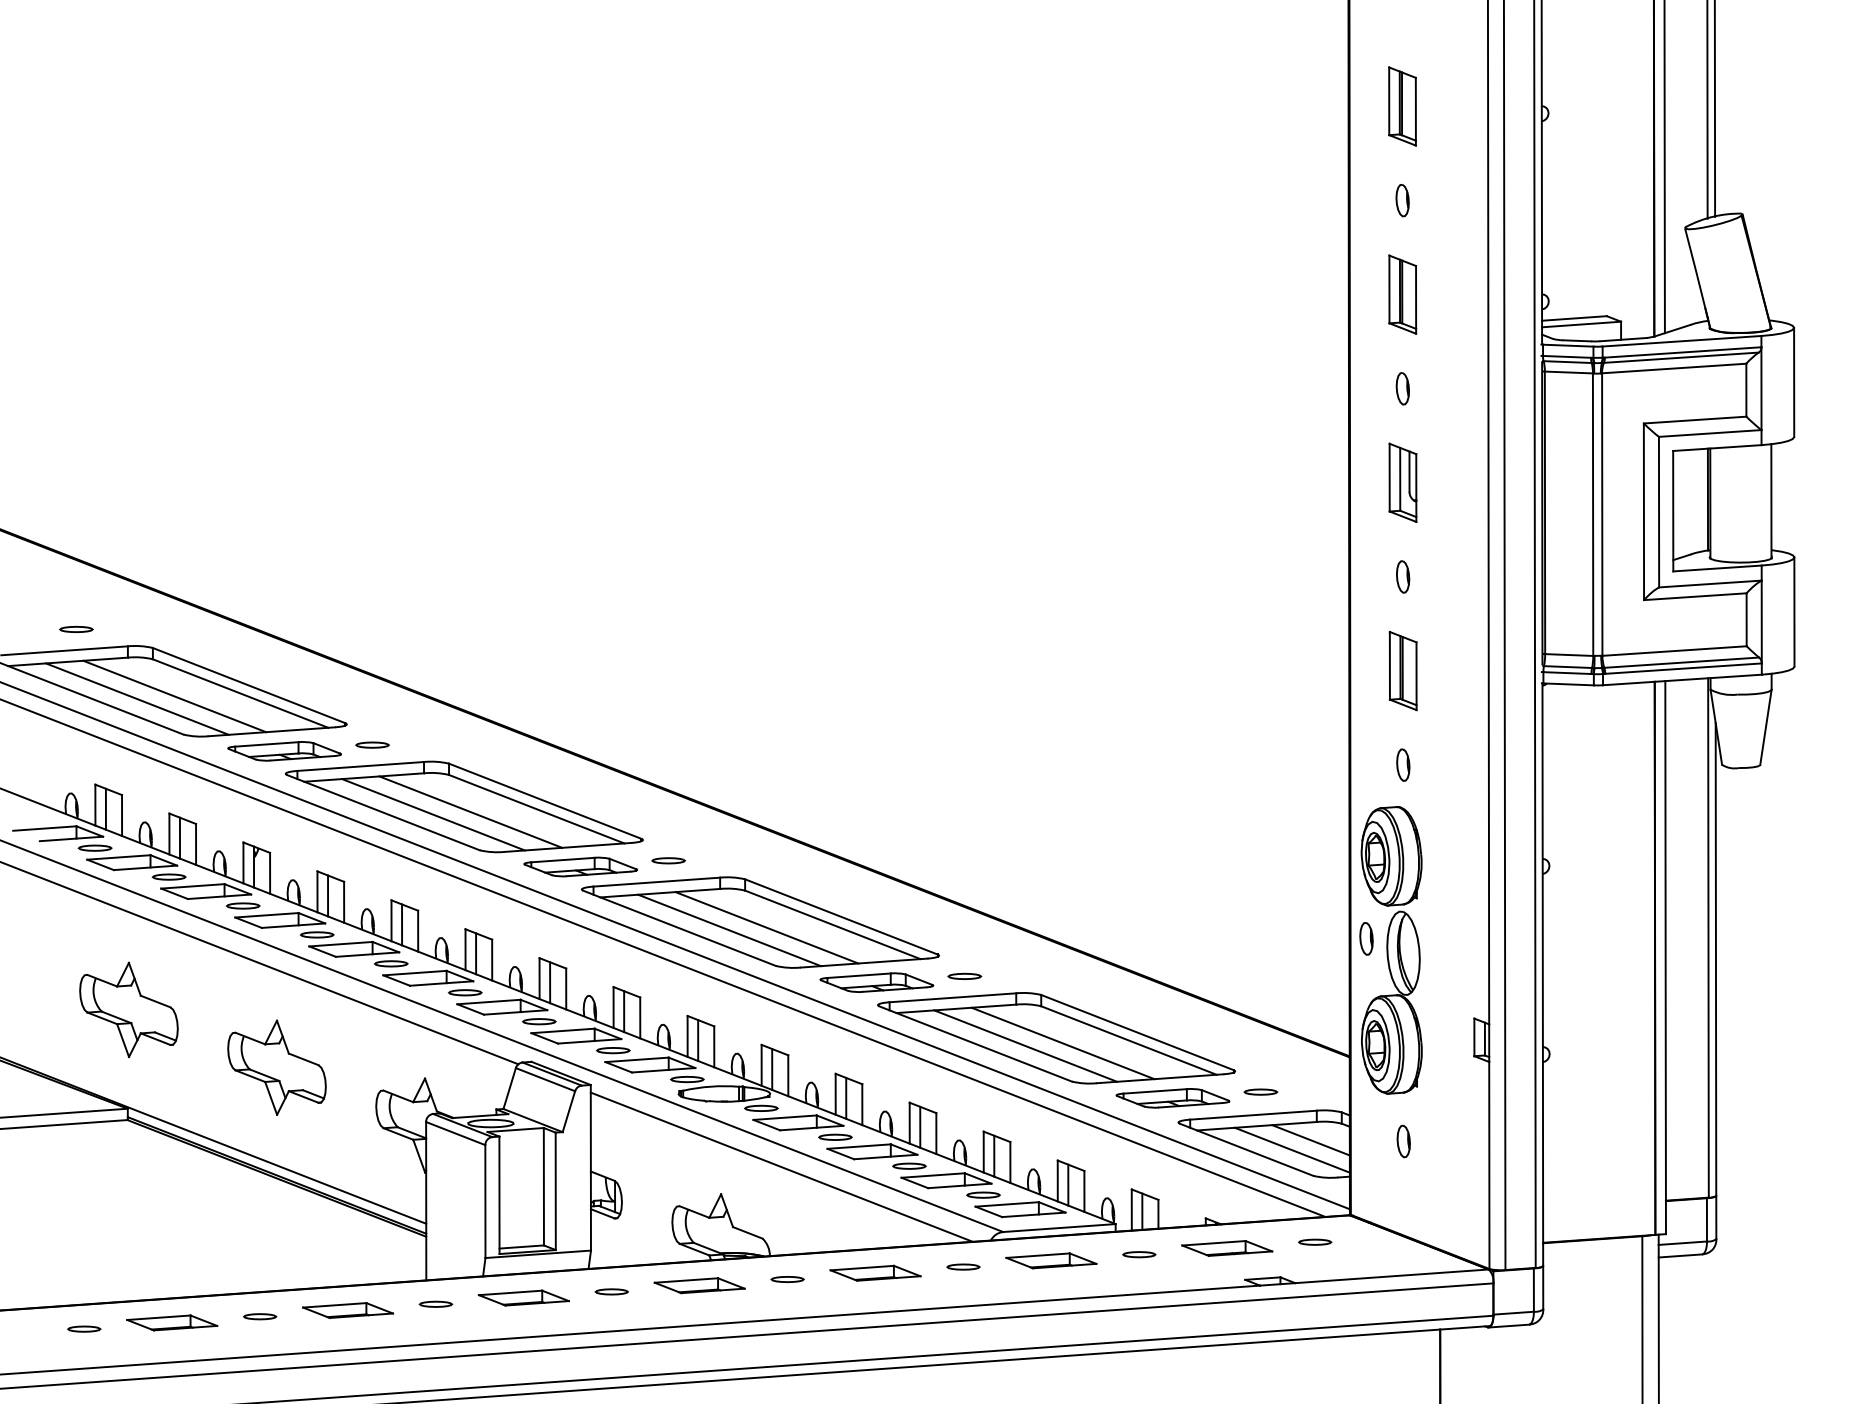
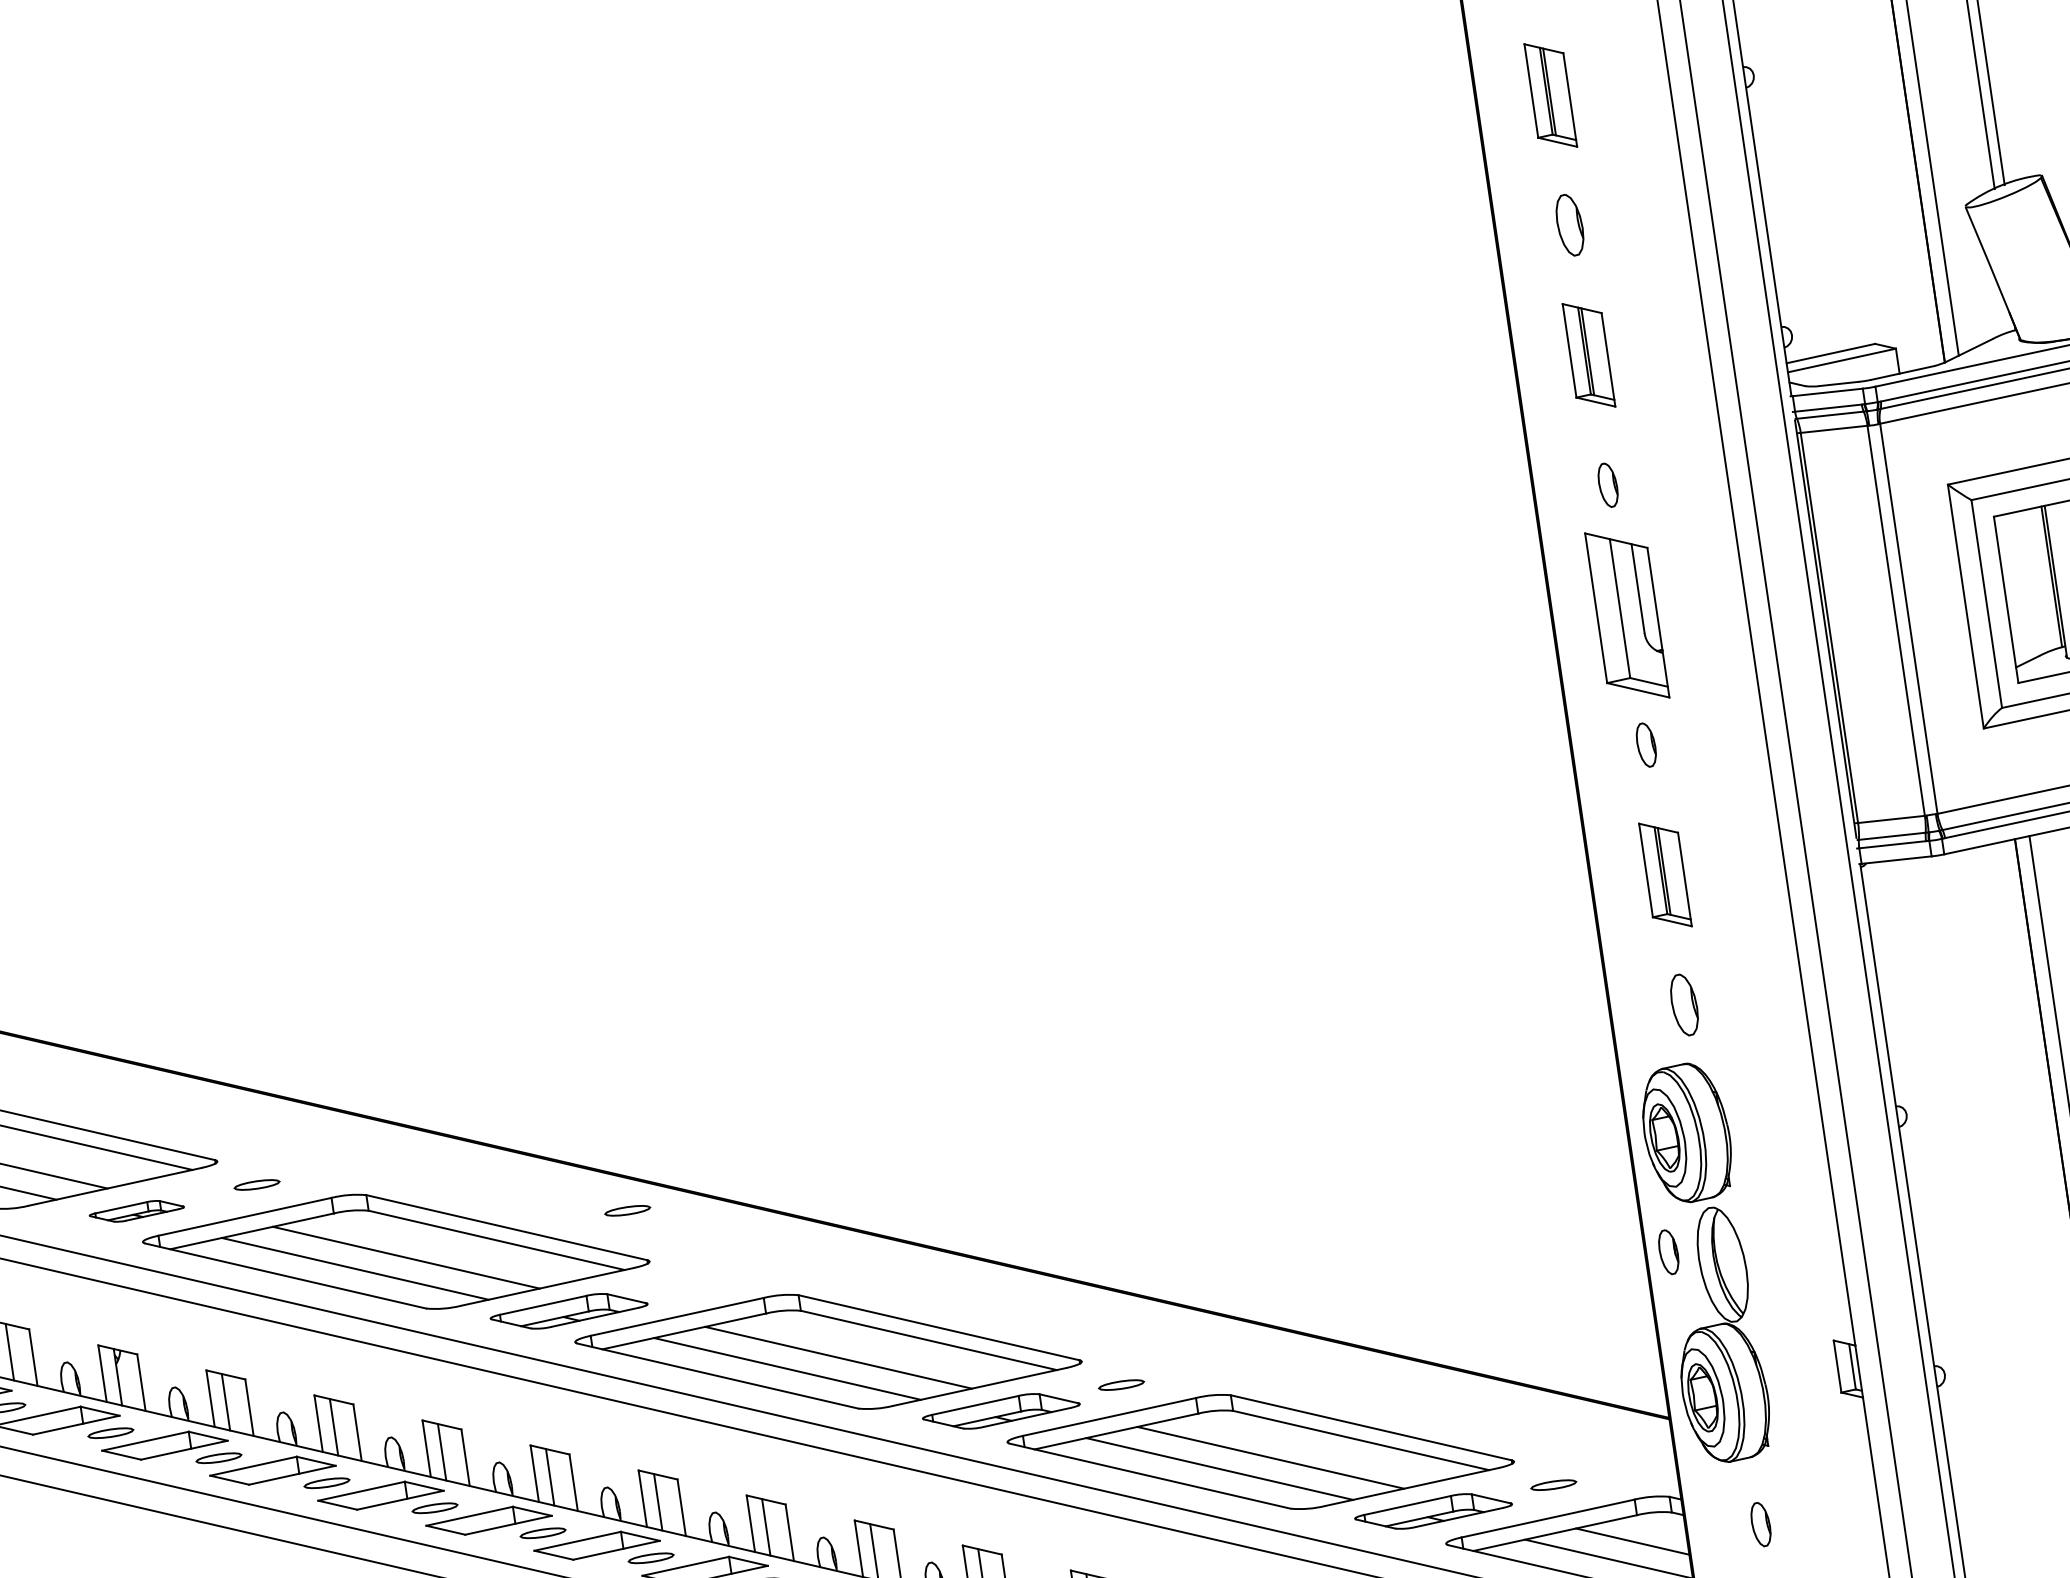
part: (1402, 200) -> (1569, 225), size x1.4
part: (1402, 482) -> (1626, 614), size x1.6
part: (284, 751) -> (136, 1211), size x0.6
part: (1403, 764) -> (1684, 1004), size x1.4
part: (668, 860) -> (627, 1210), moved

